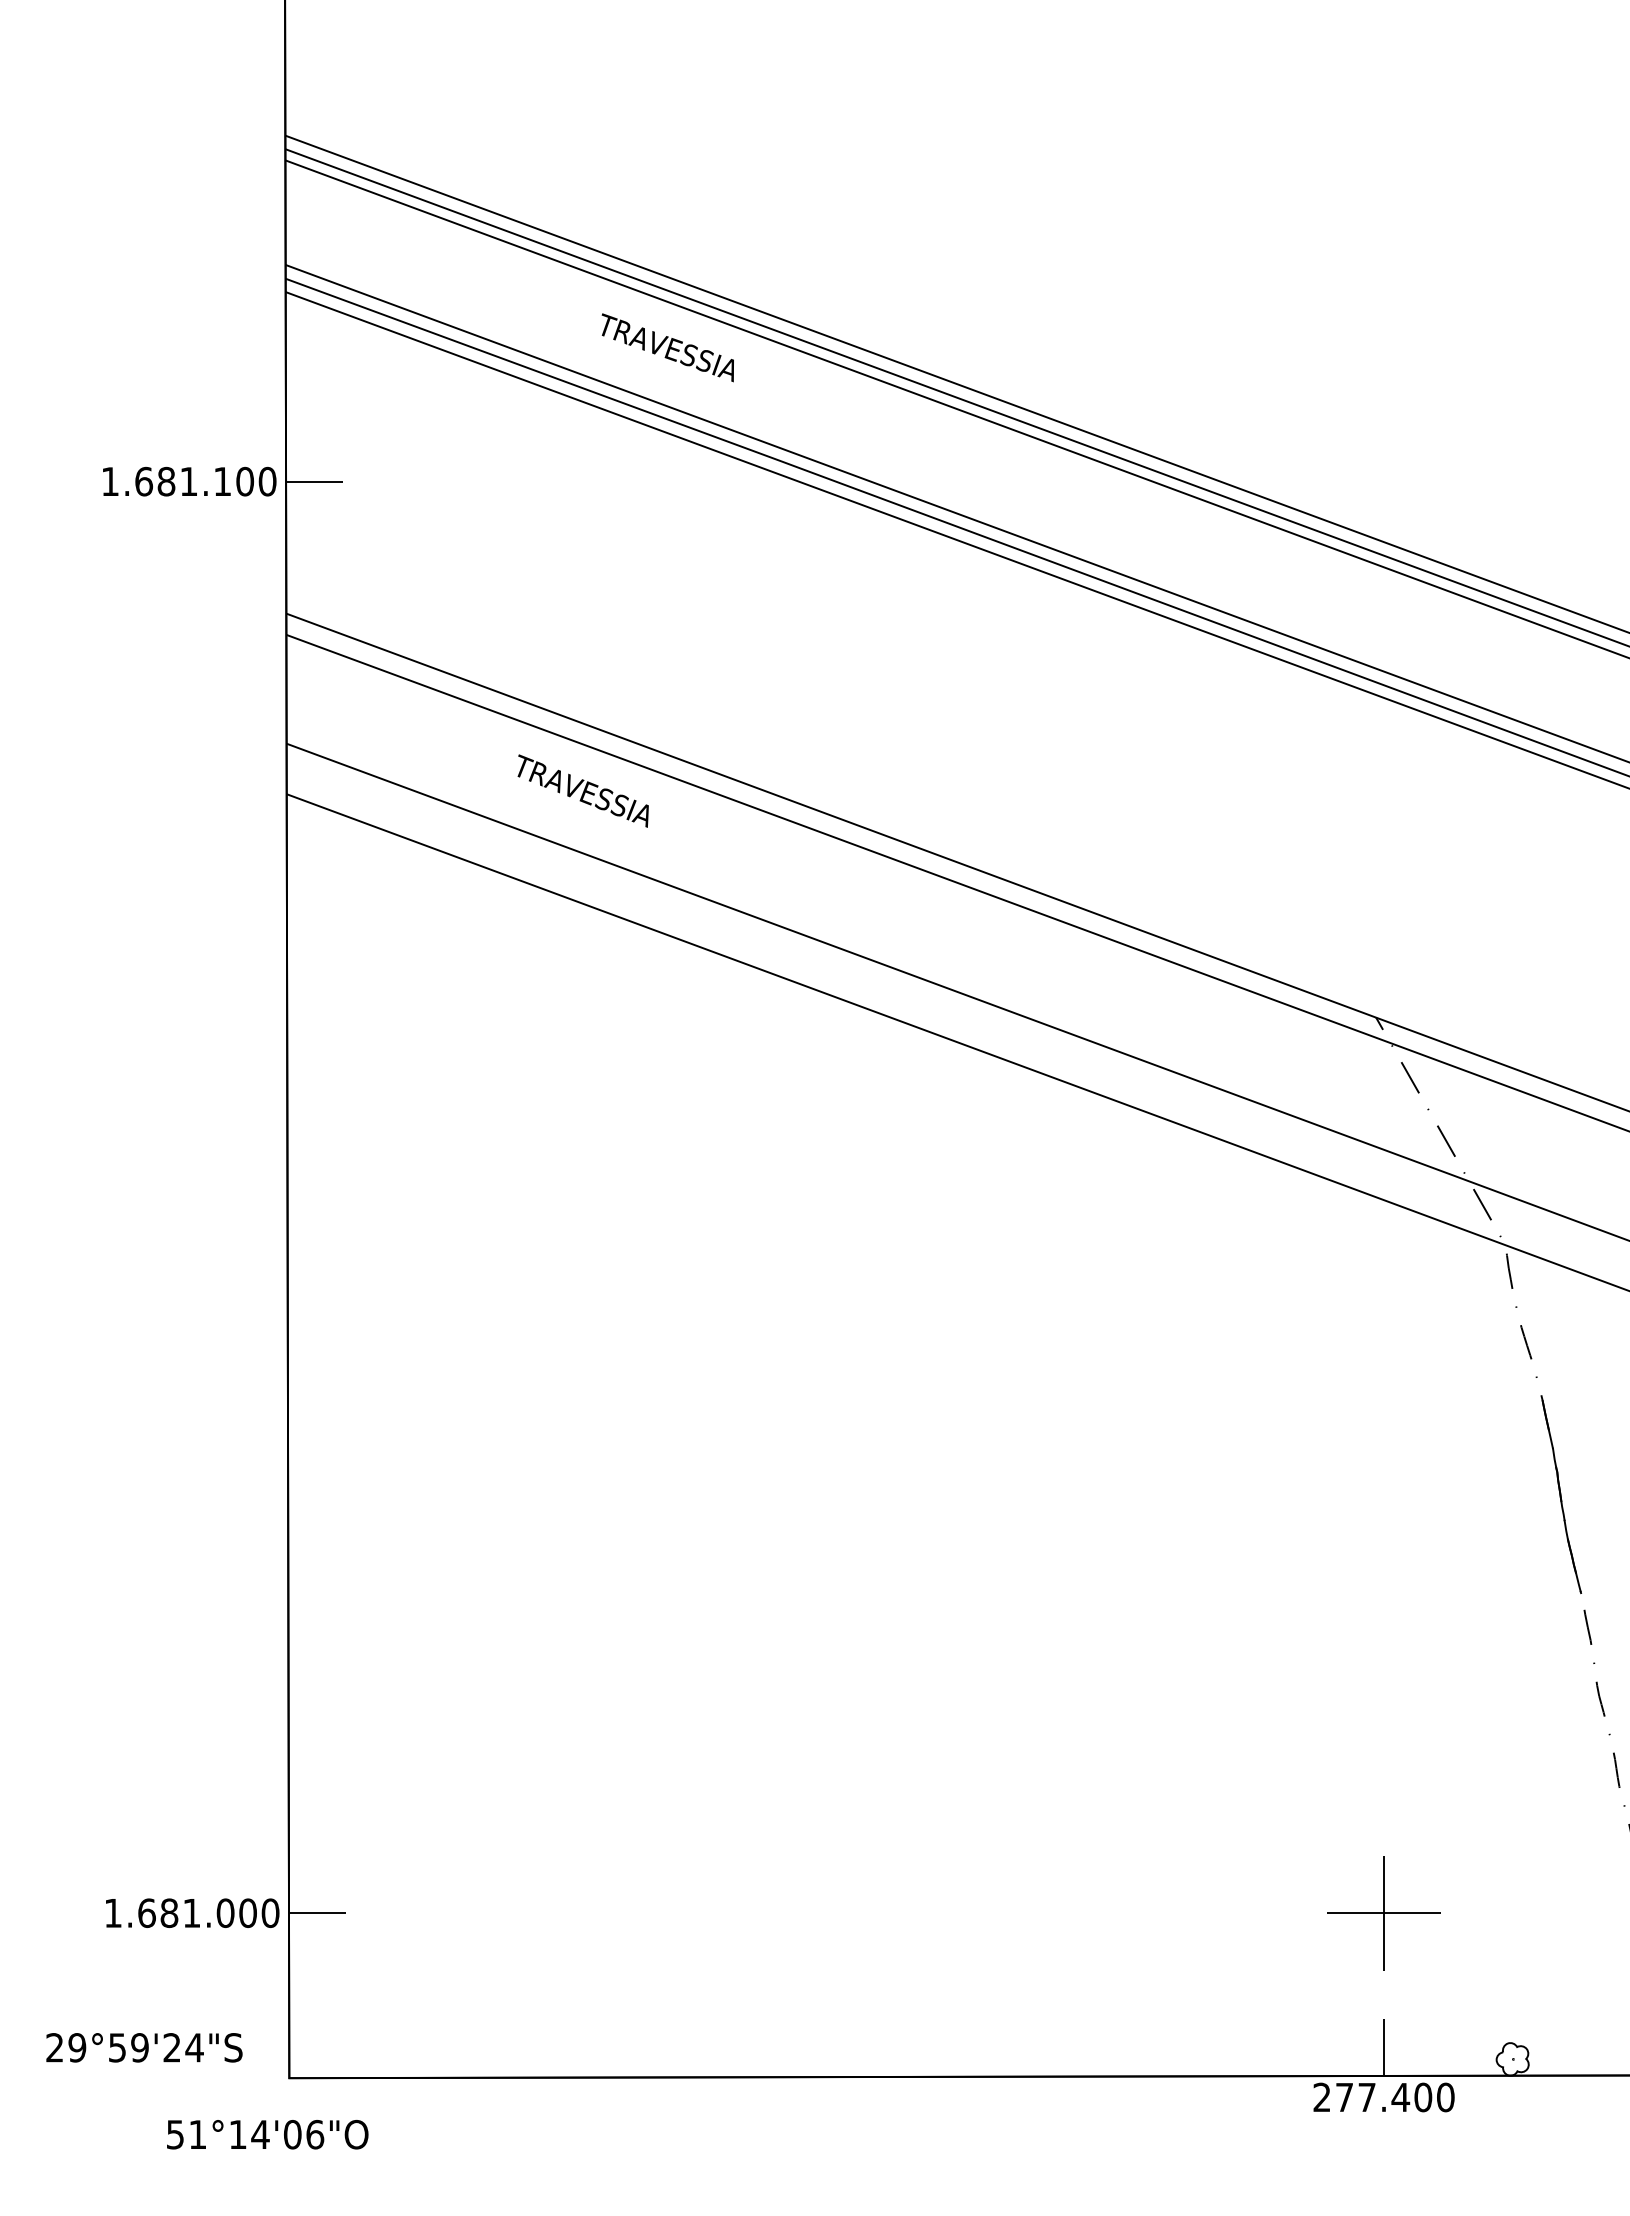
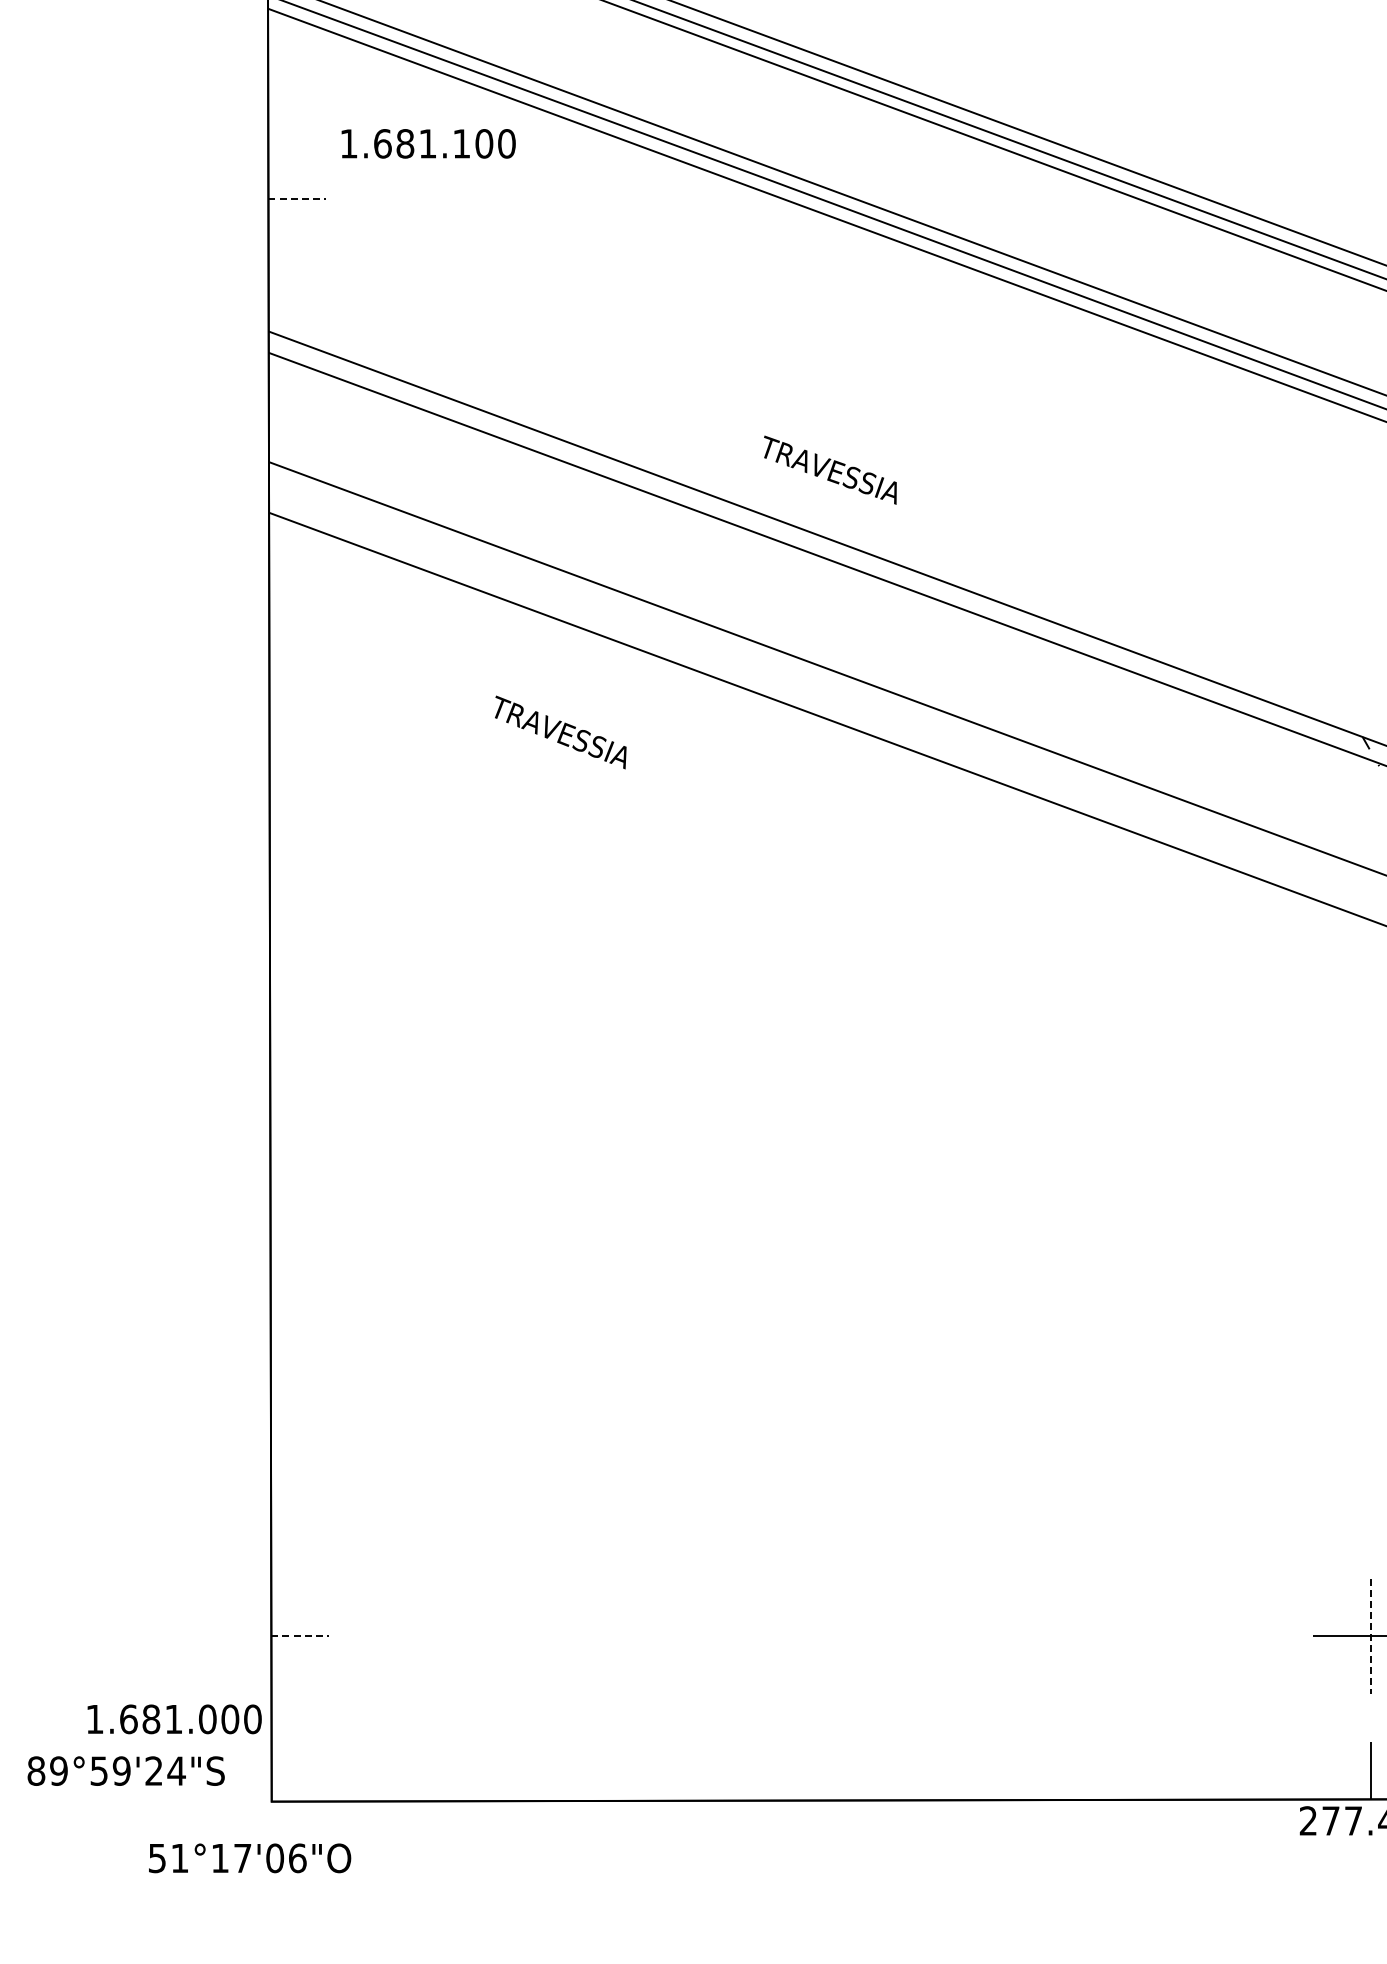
text: (667, 347) -> (829, 469), moved
text: (189, 481) -> (428, 143), moved
line: (314, 481) -> (296, 198), solid -> dashed
text: (582, 790) -> (559, 731), moved
text: (192, 1912) -> (174, 1718), moved
line: (317, 1913) -> (299, 1636), solid -> dashed
line: (1384, 1913) -> (1371, 1636), solid -> dashed
text: (54, 2047) -> (35, 1770), 29°59'24"S -> 89°59'24"S
text: (260, 2134) -> (242, 1858), 51°14'06"O -> 51°17'06"O

